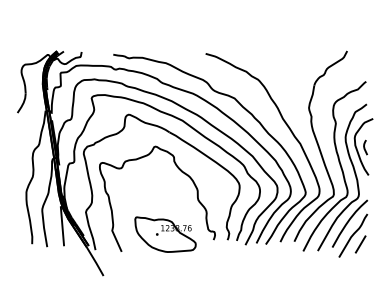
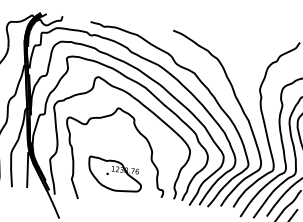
part: (165, 234) -> (114, 174), moved

